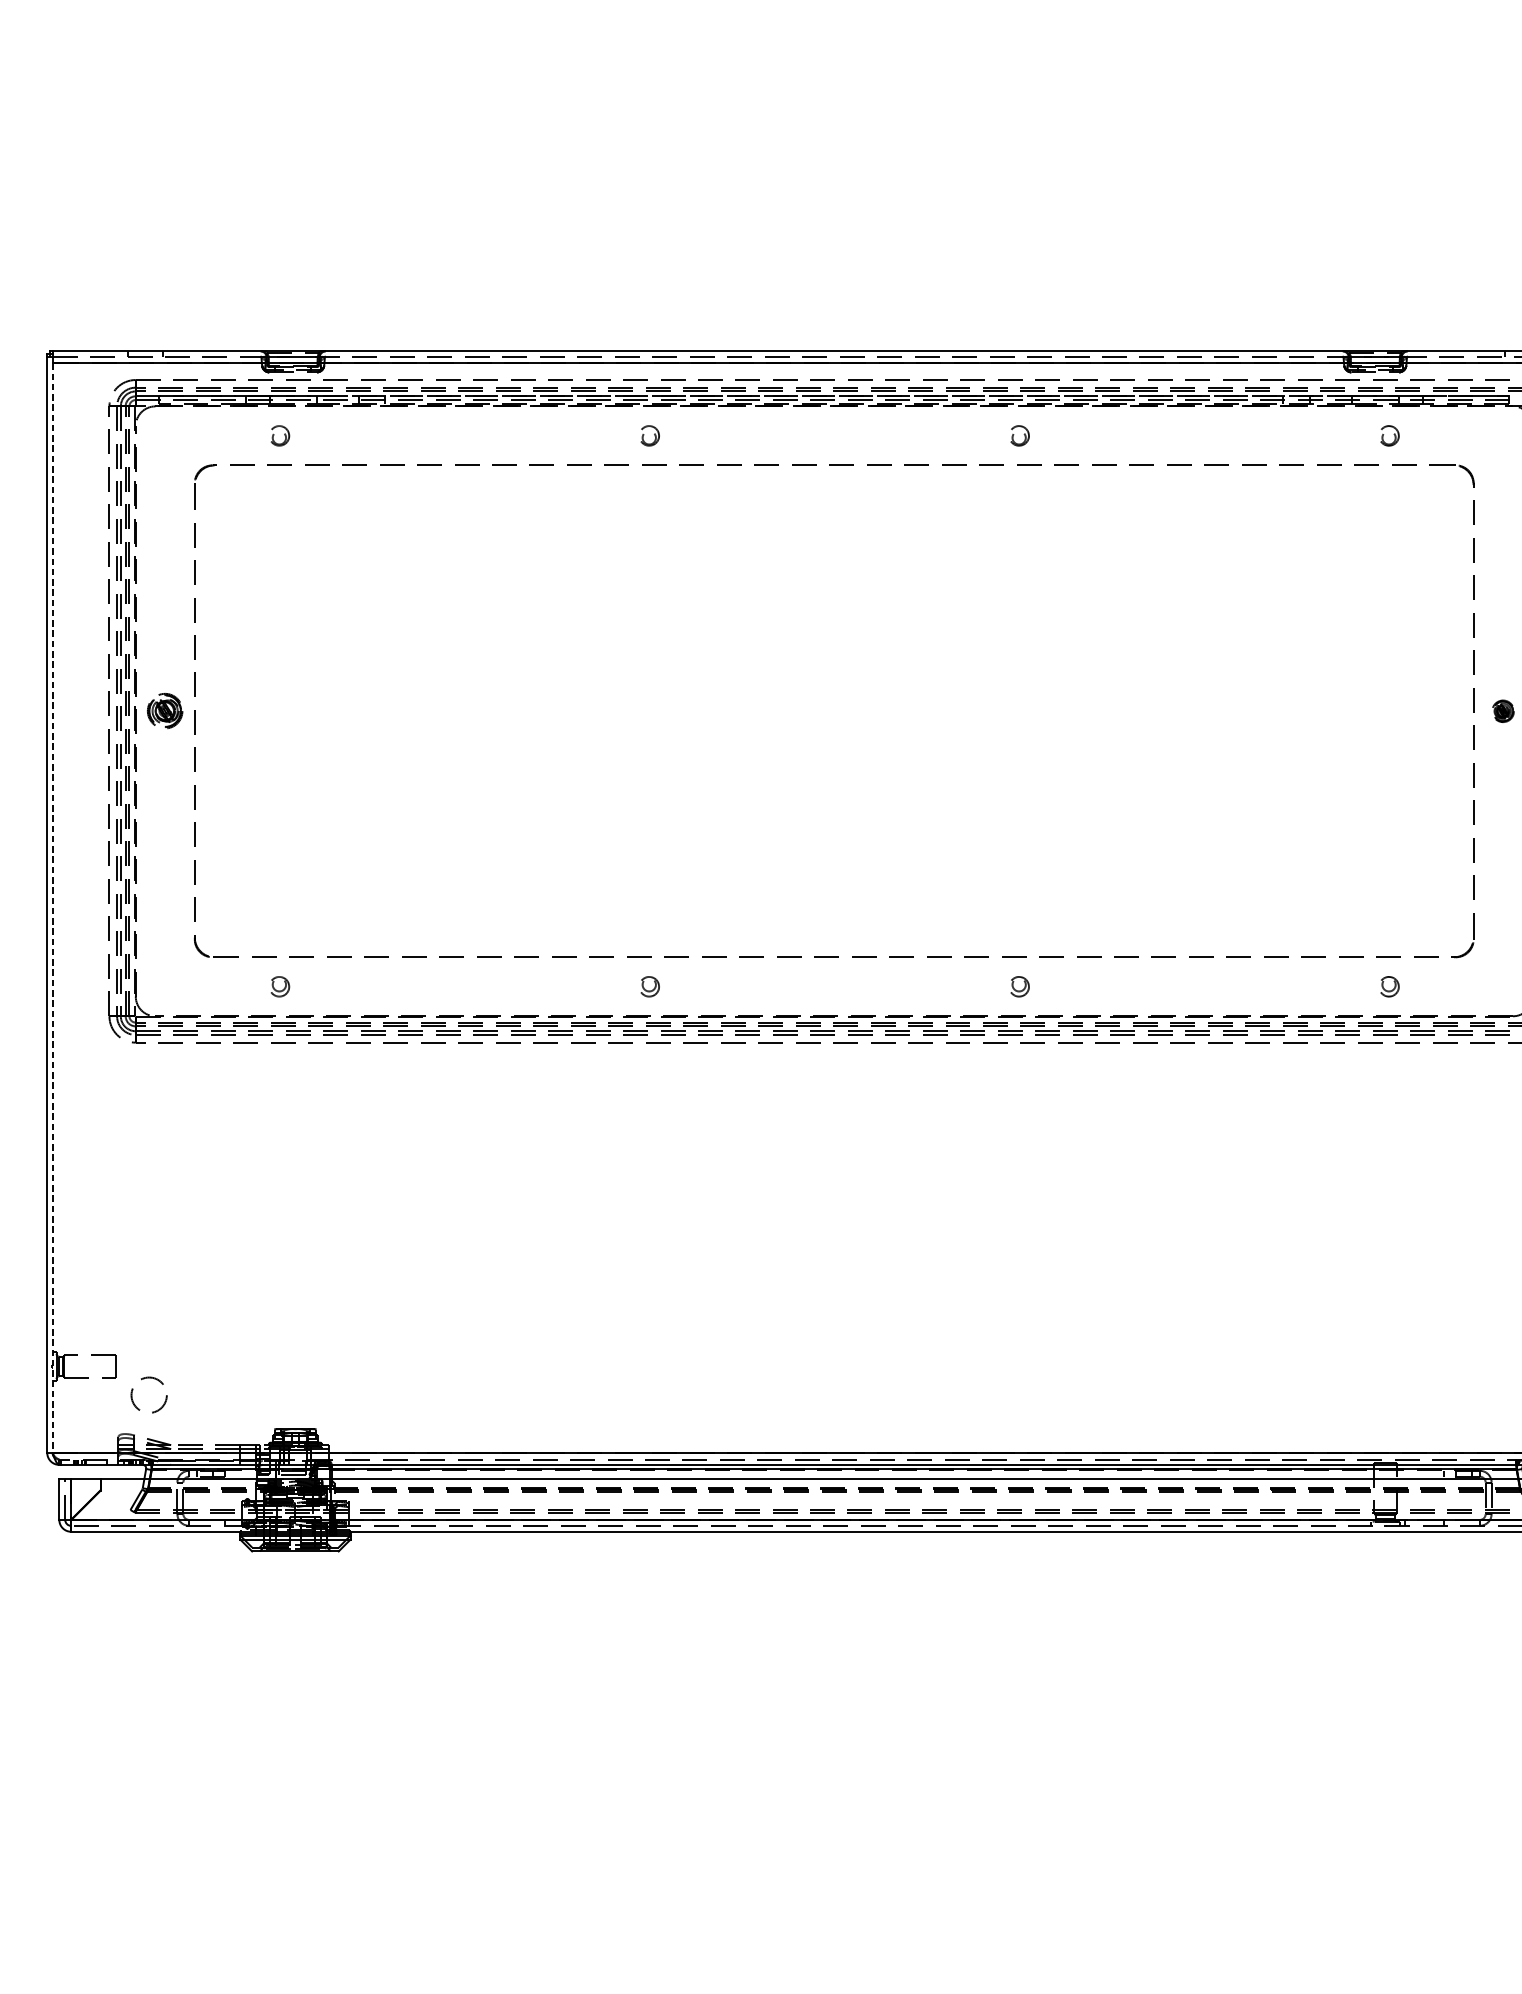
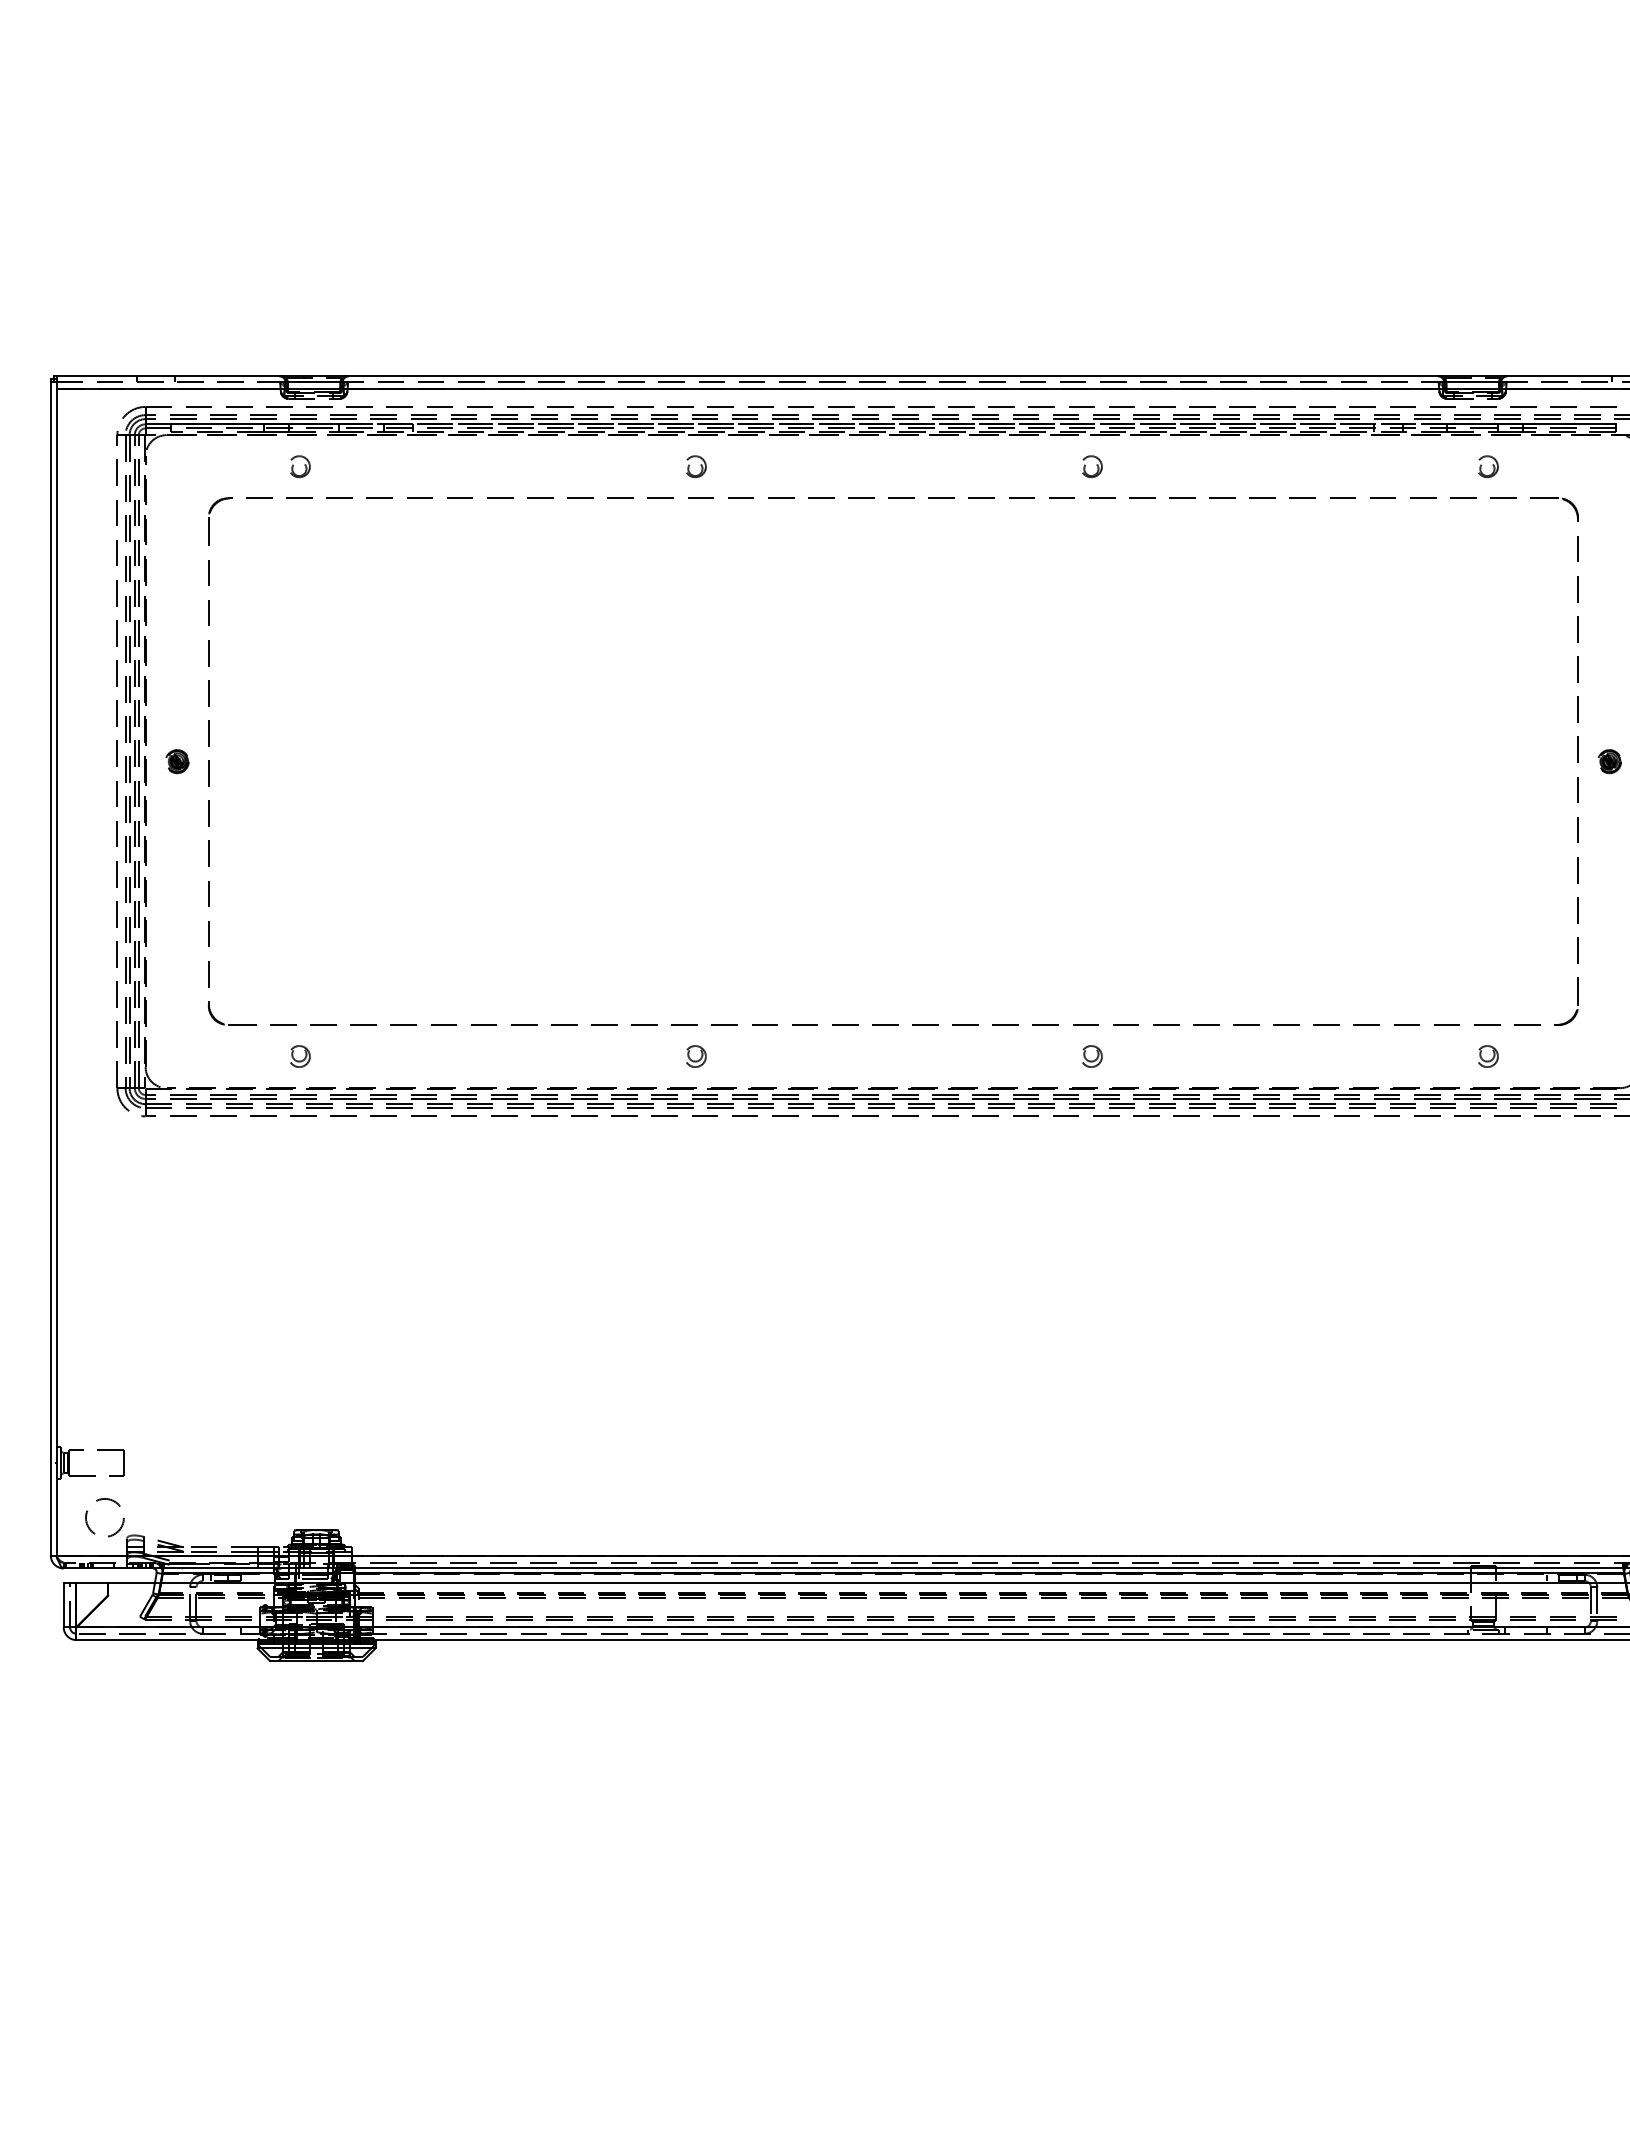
part: (165, 711) -> (177, 761), size x0.62
line: (52, 908) -> (56, 972), dashed -> solid
circle: (148, 1394) -> (104, 1517), moved

